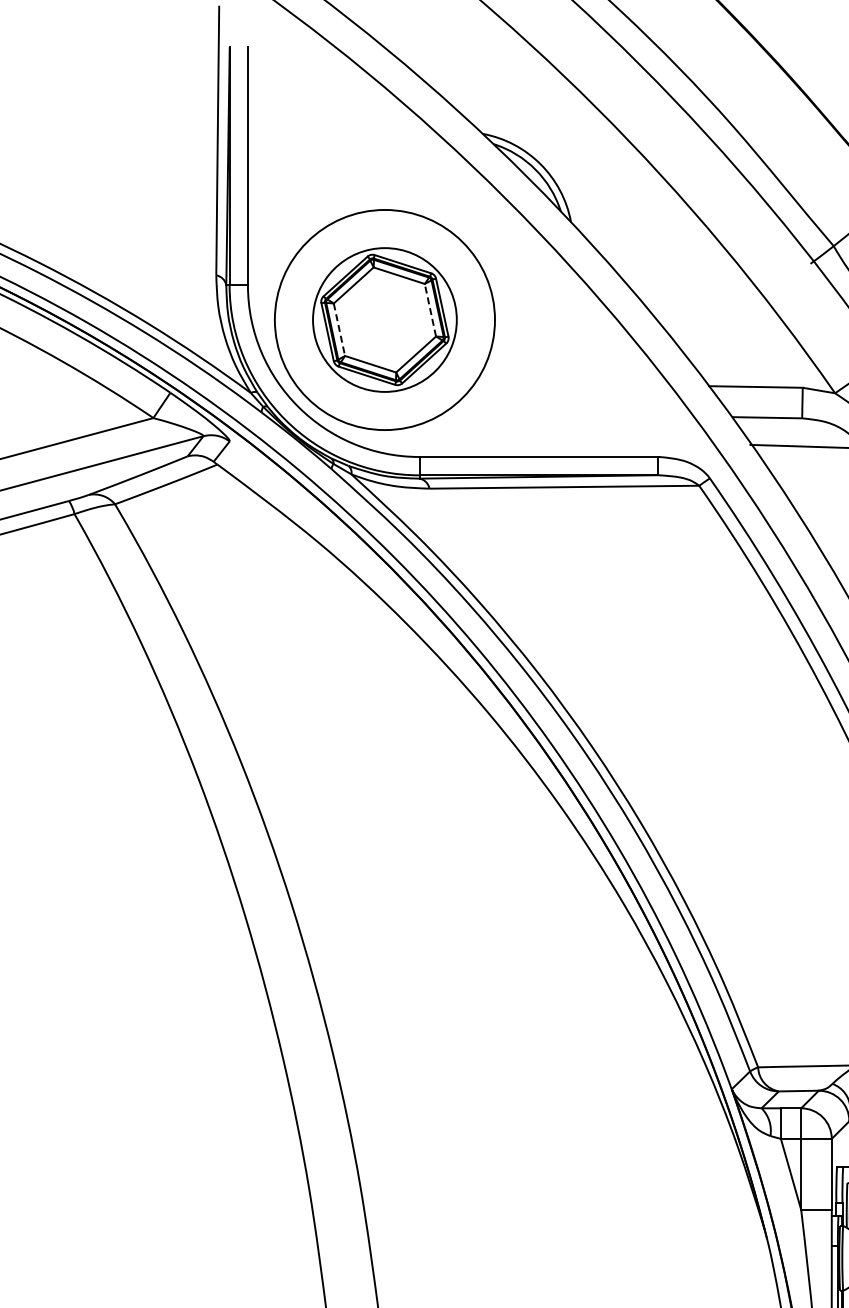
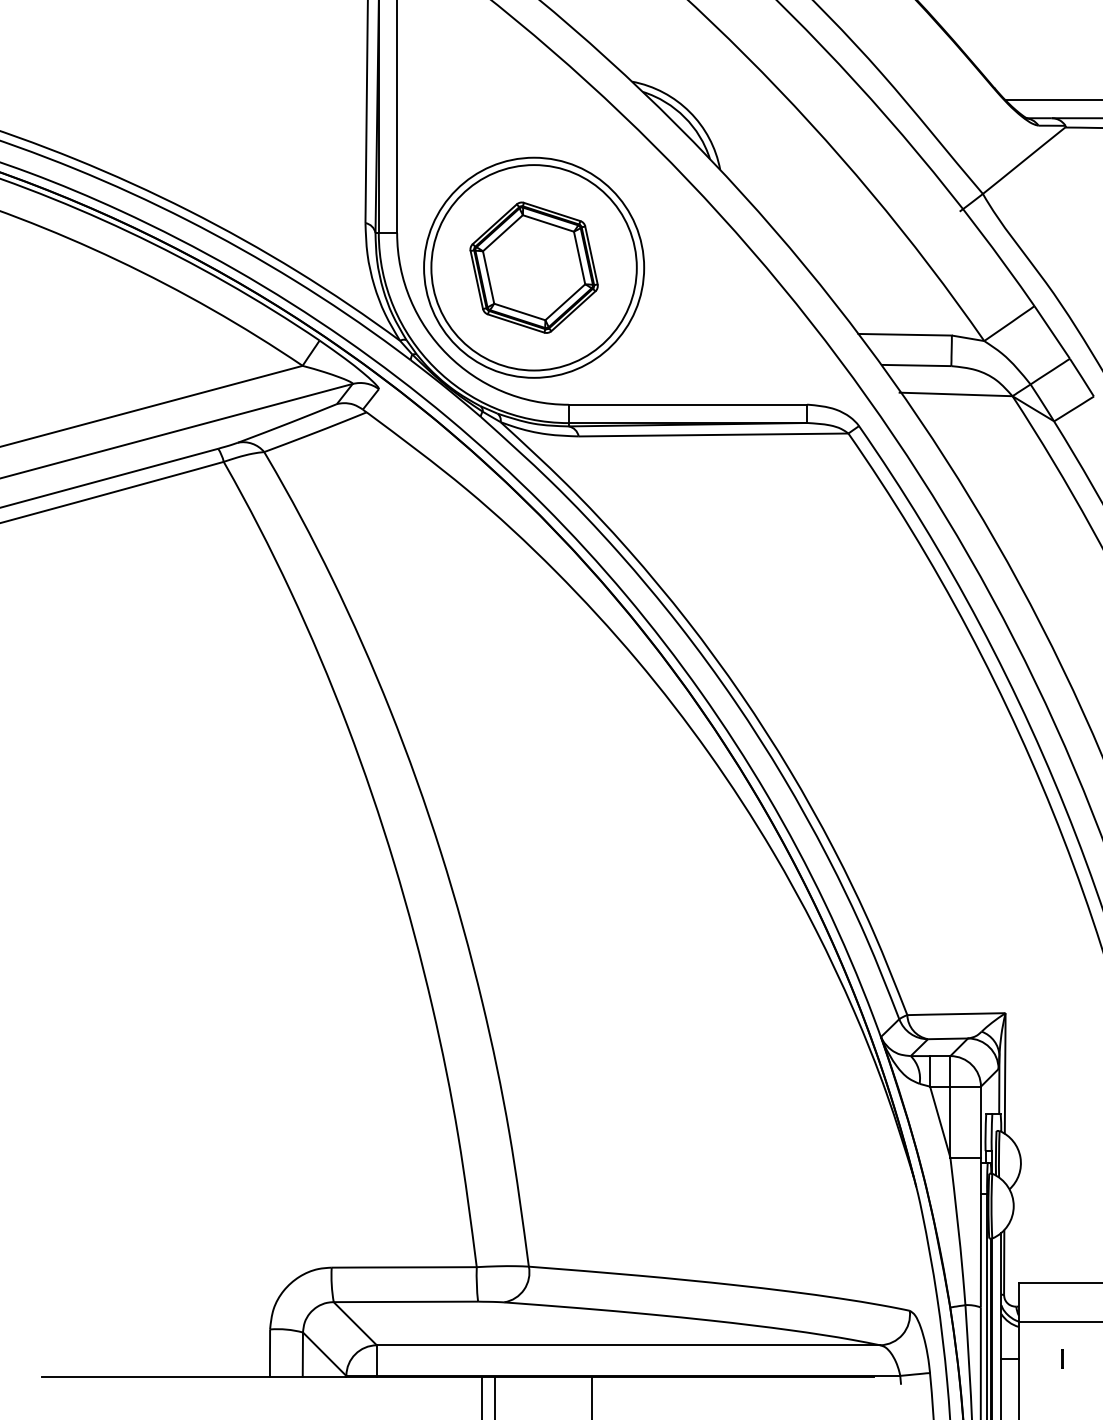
line: (430, 310) -> (579, 258), dashed -> solid
circle: (384, 319) -> (533, 267), size x1.43
line: (339, 329) -> (488, 277), dashed -> solid

